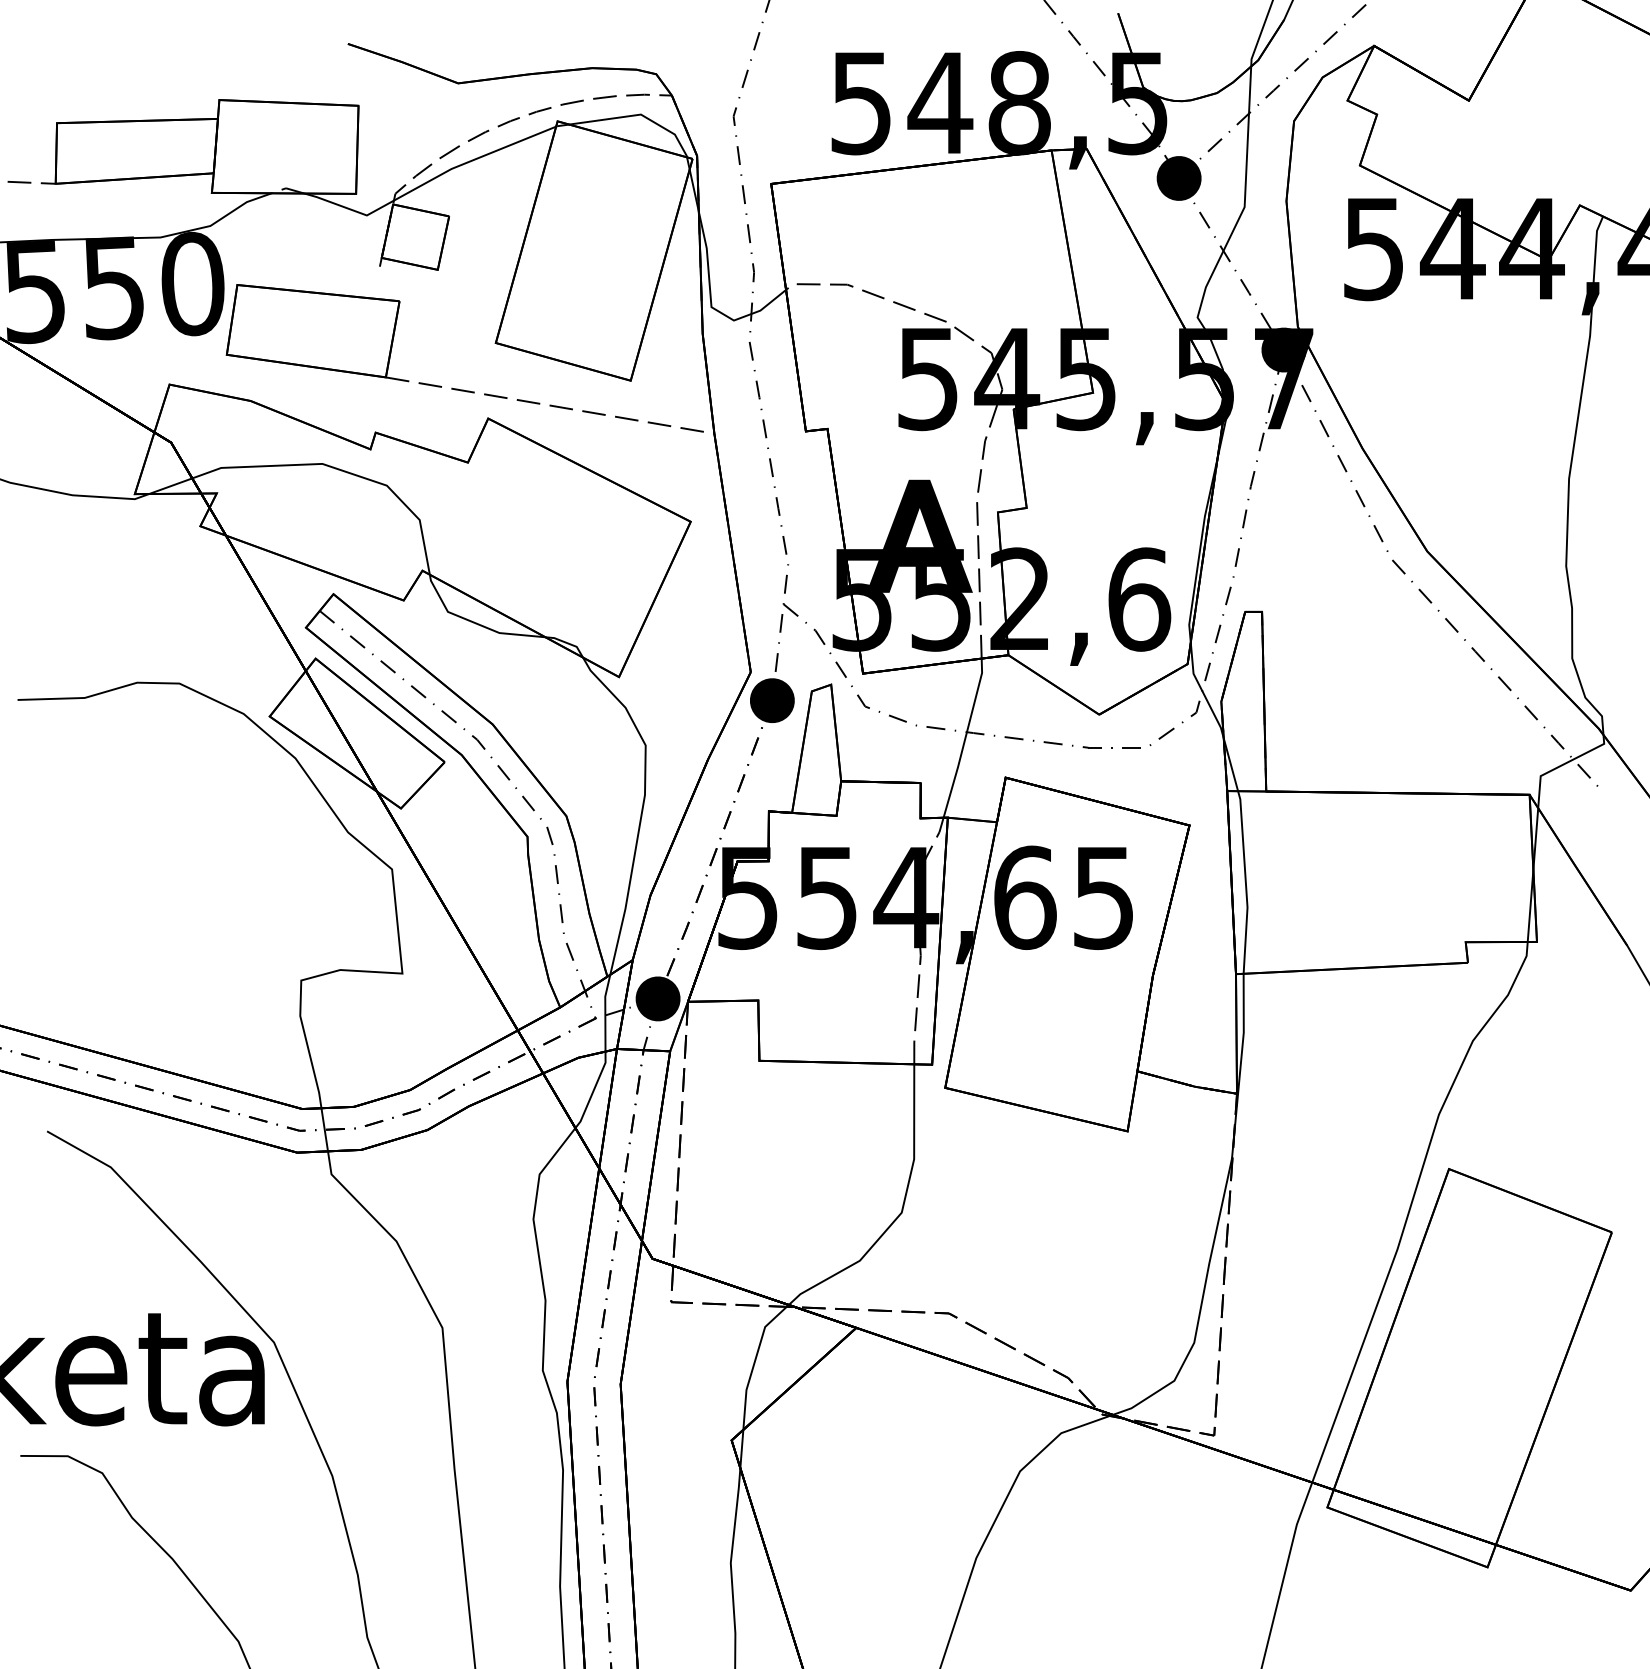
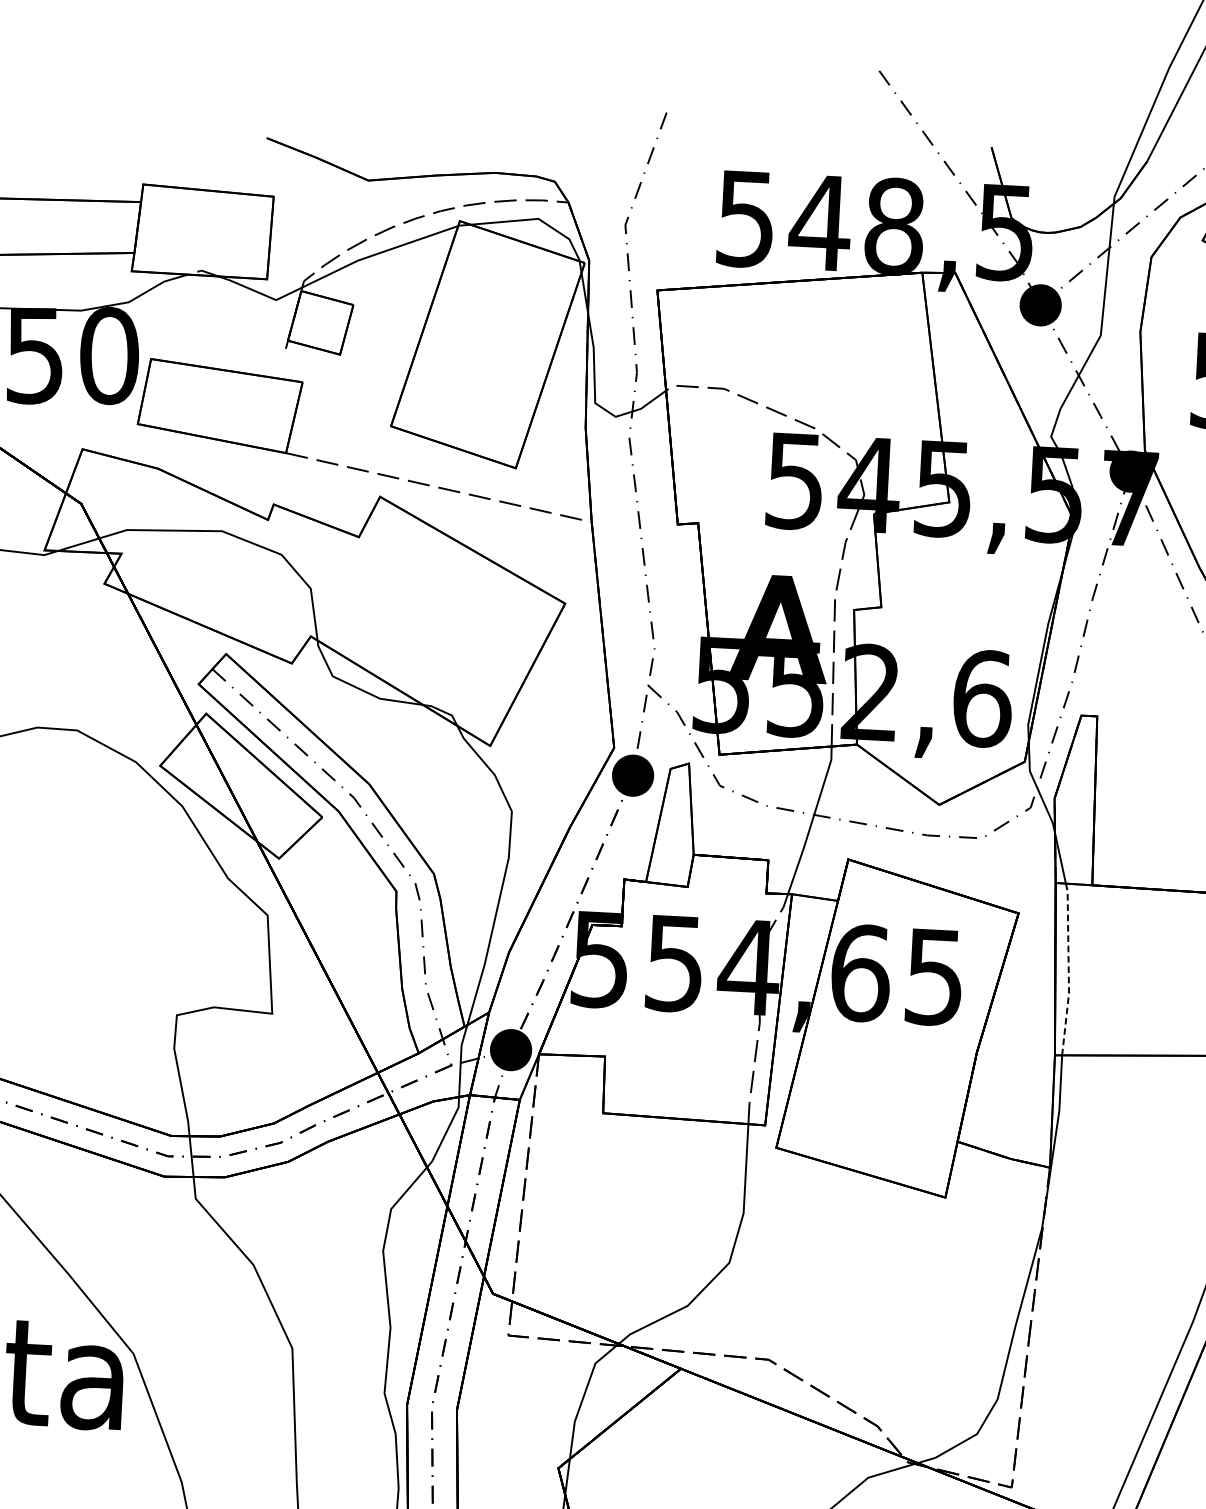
line: (1245, 881) -> (1068, 968), solid -> dashed

